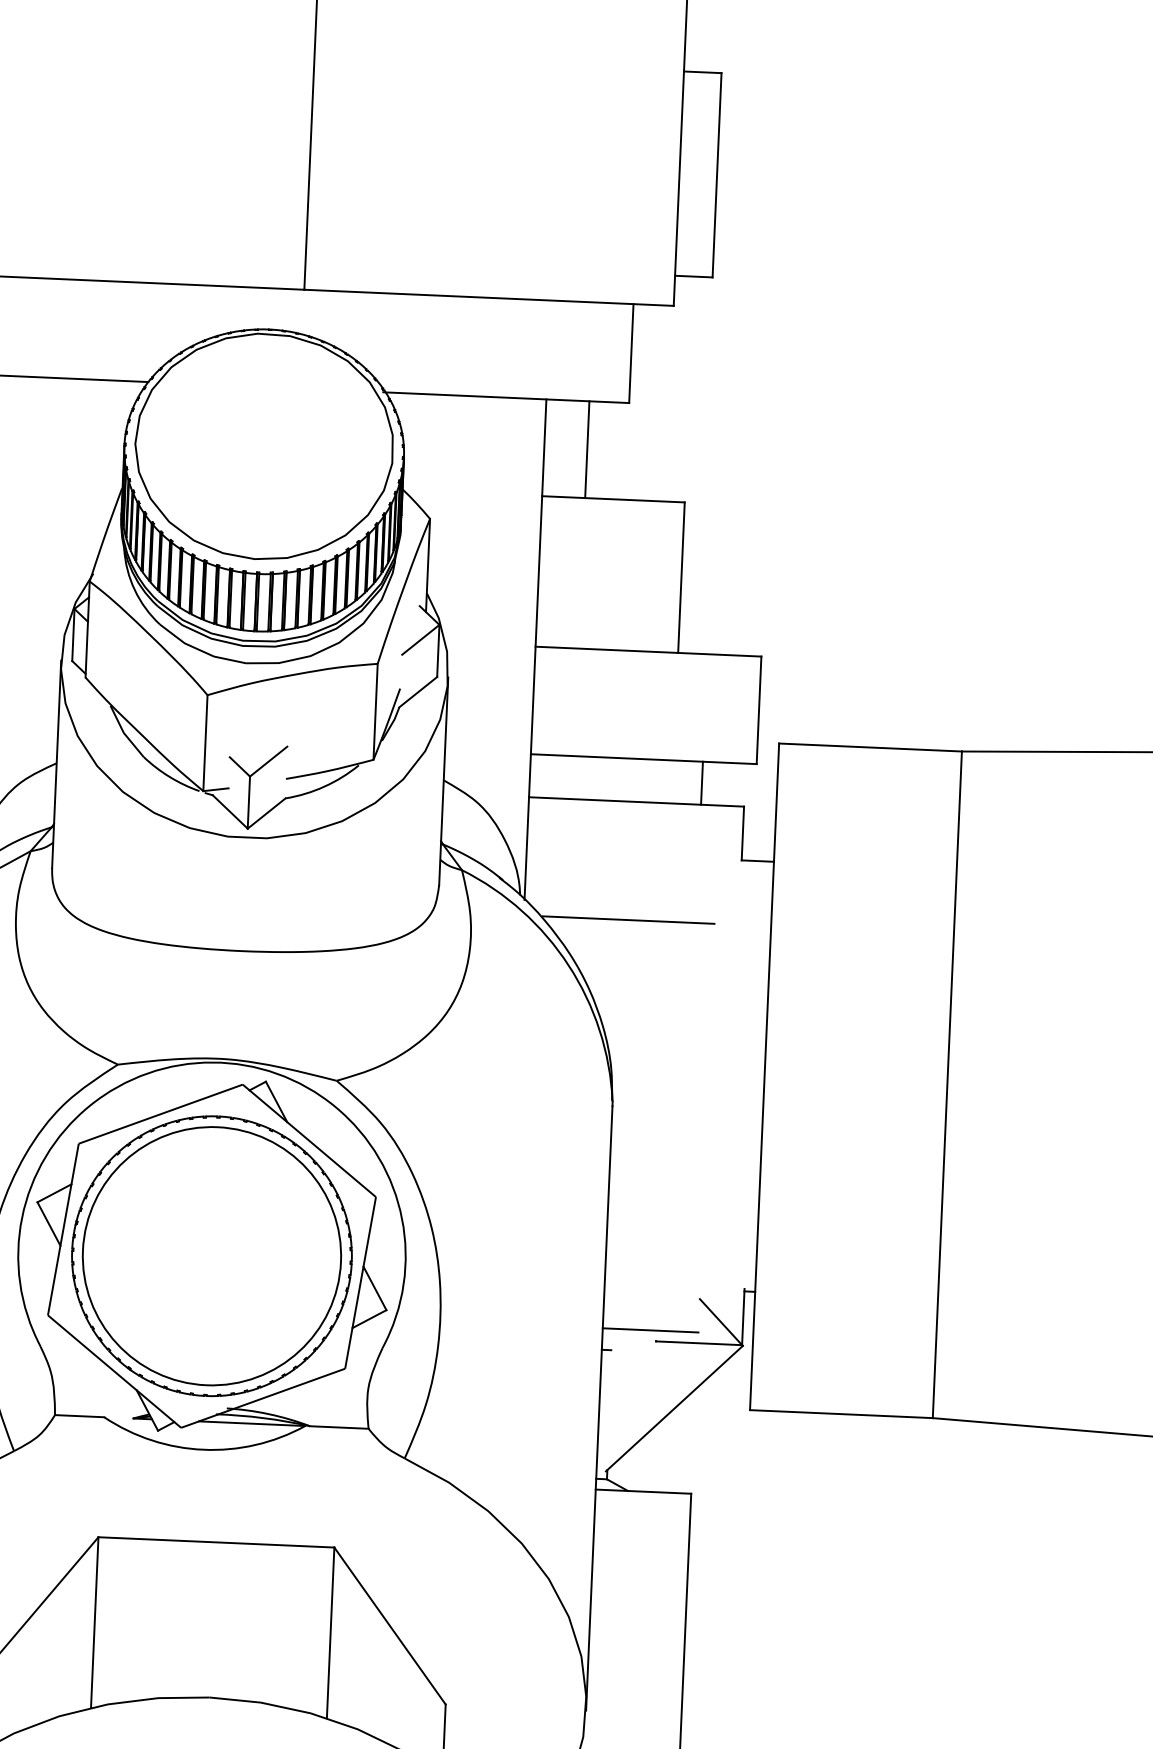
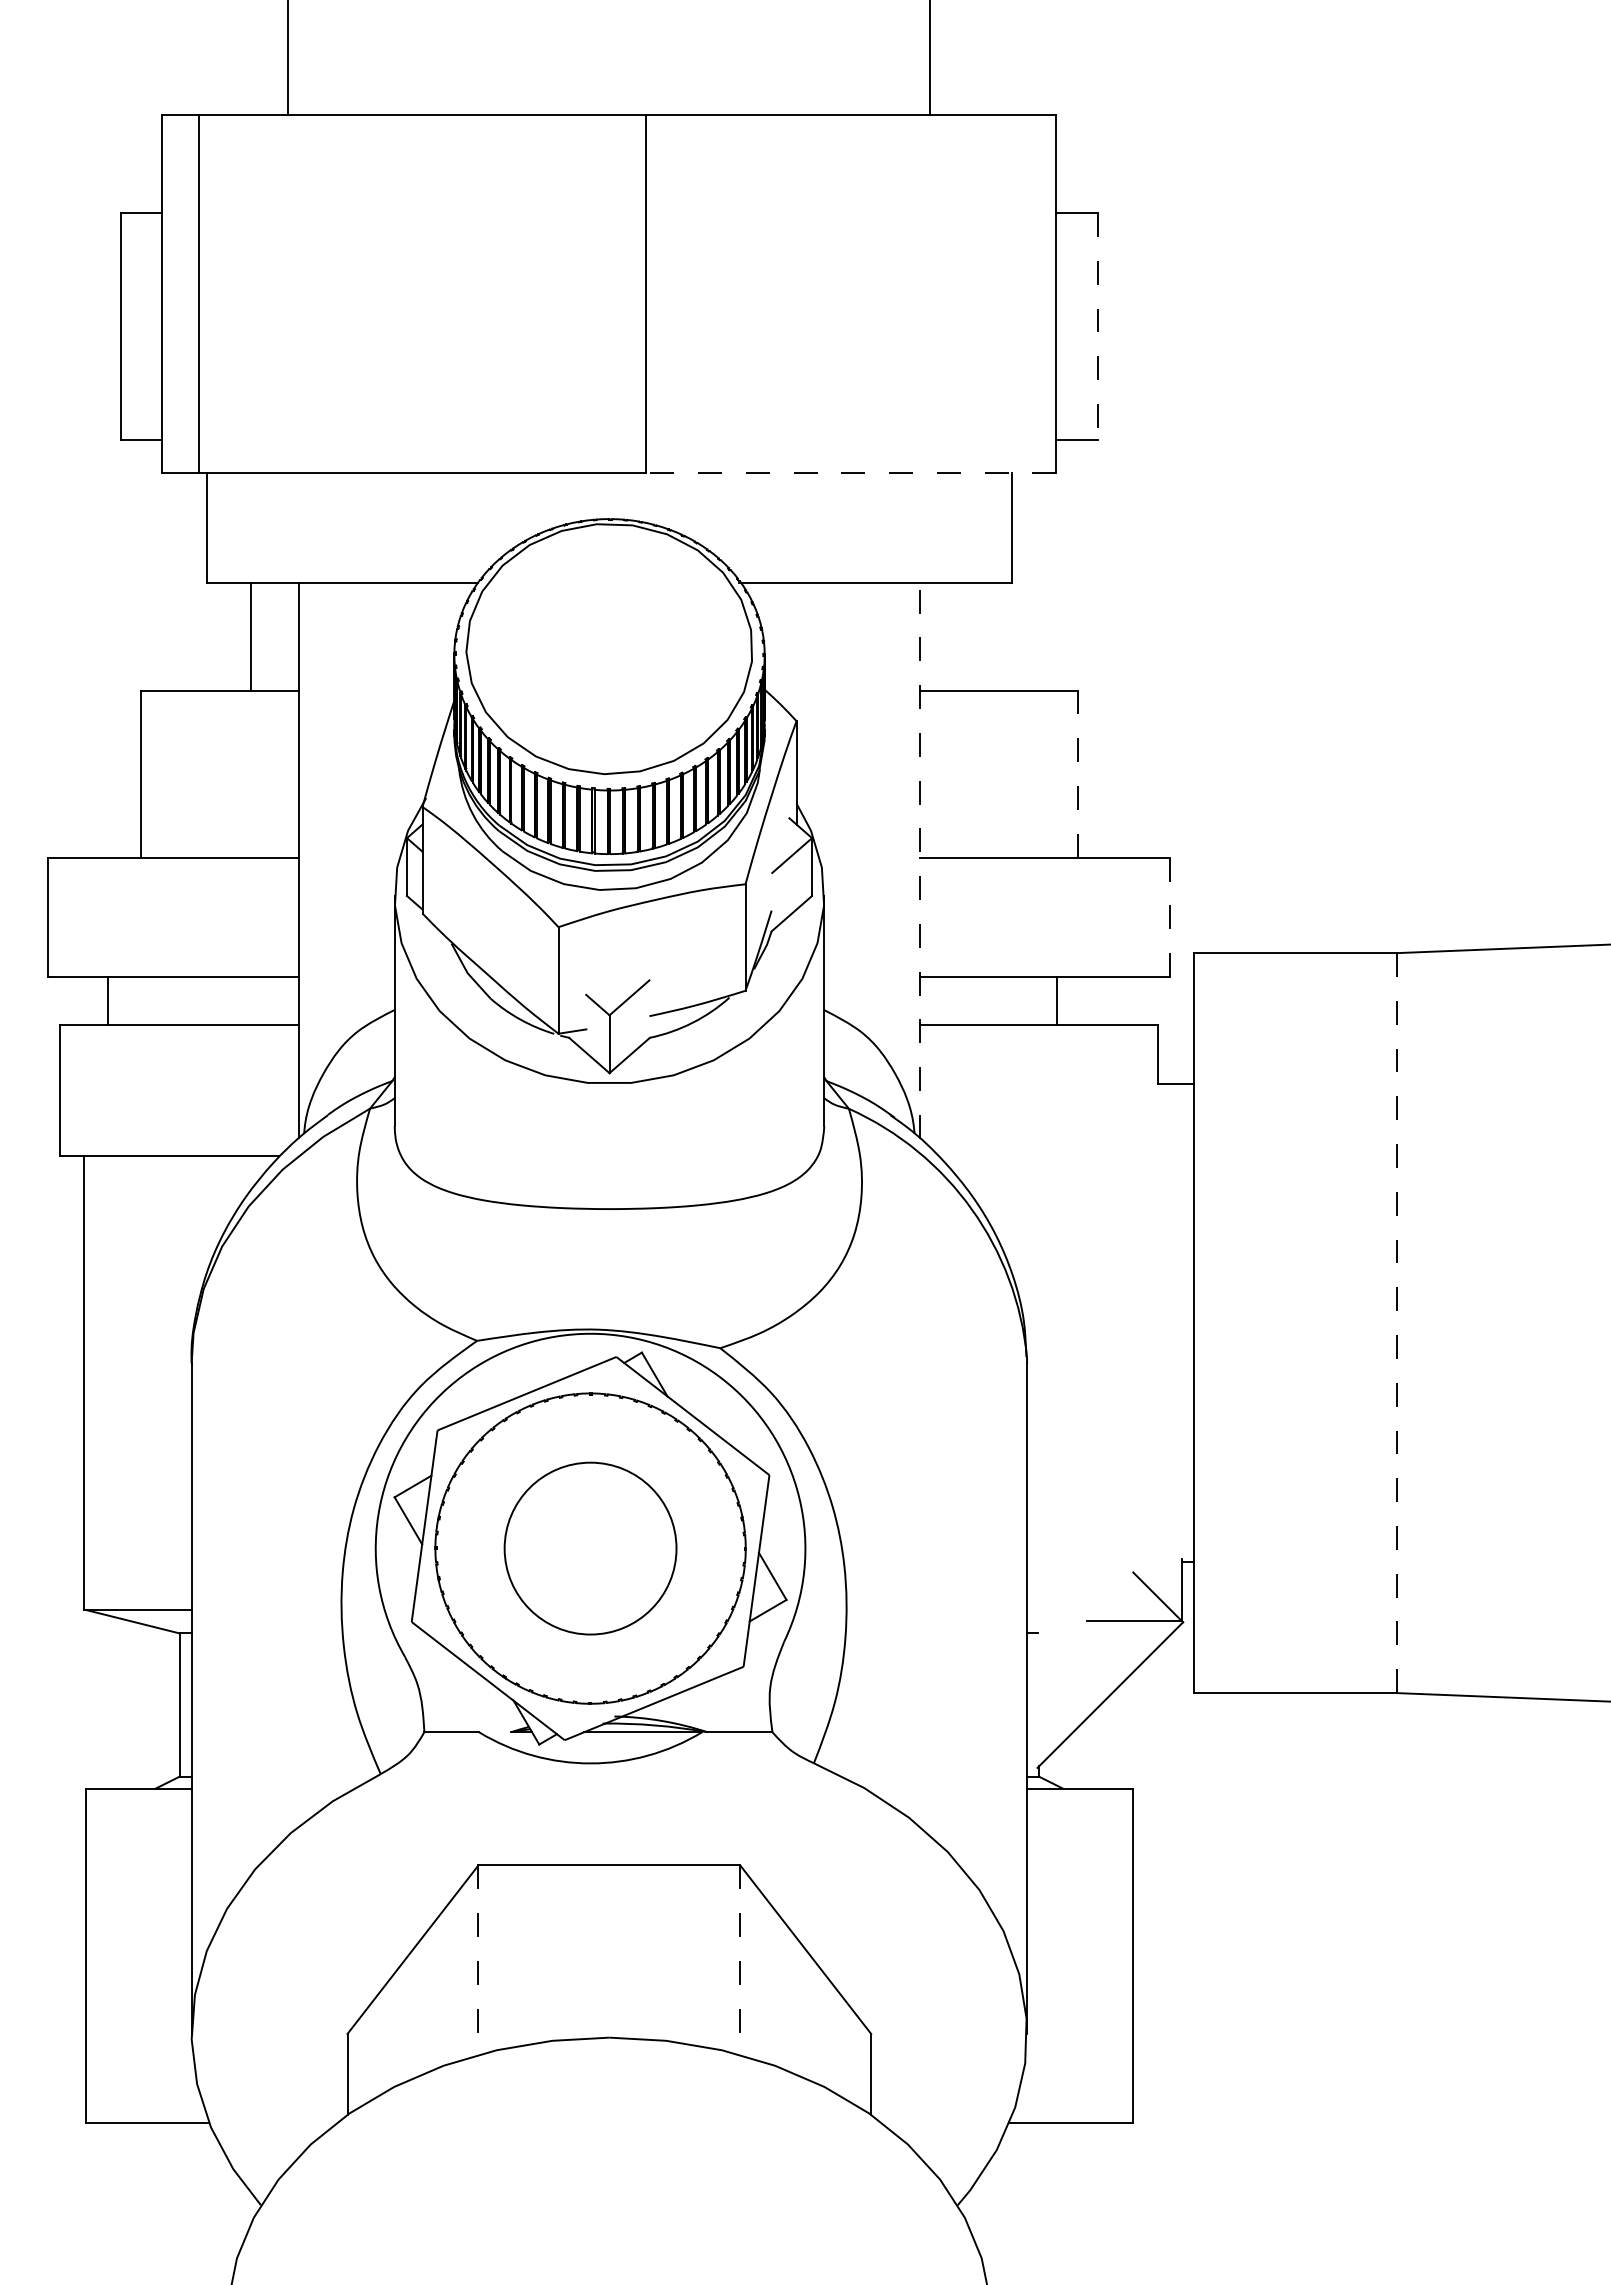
line: (716, 176) -> (1097, 327), solid -> dashed
line: (488, 297) -> (850, 473), solid -> dashed
line: (587, 449) -> (967, 636), removed
line: (681, 578) -> (1077, 774), solid -> dashed
line: (535, 649) -> (919, 860), solid -> dashed
line: (759, 710) -> (1170, 917), solid -> dashed
line: (701, 782) -> (1056, 1000), moved
line: (628, 920) -> (1035, 1156), removed
line: (947, 1085) -> (1397, 1323), solid -> dashed
circle: (211, 1256) -> (590, 1548), size x0.6
line: (650, 1330) -> (1080, 1609), removed
line: (94, 1622) -> (478, 1960), solid -> dashed
line: (330, 1633) -> (740, 1960), solid -> dashed

